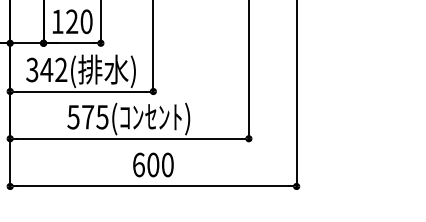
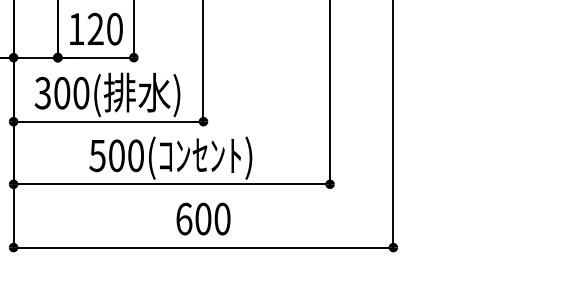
text: (53, 69) -> (71, 92), 342( -> 300(
text: (95, 117) -> (126, 155), 575( -> 500(

